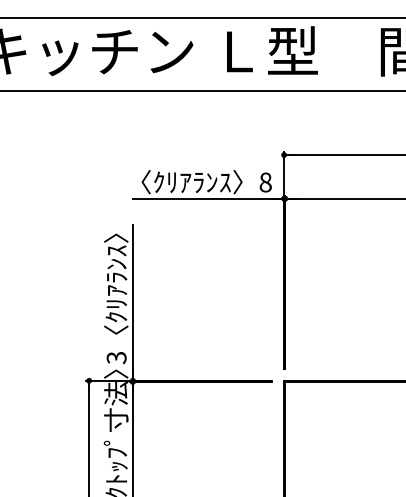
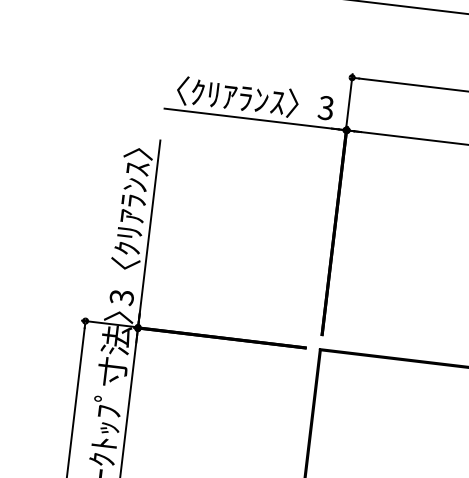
text: (265, 182) -> (325, 108), 8 -> 3

